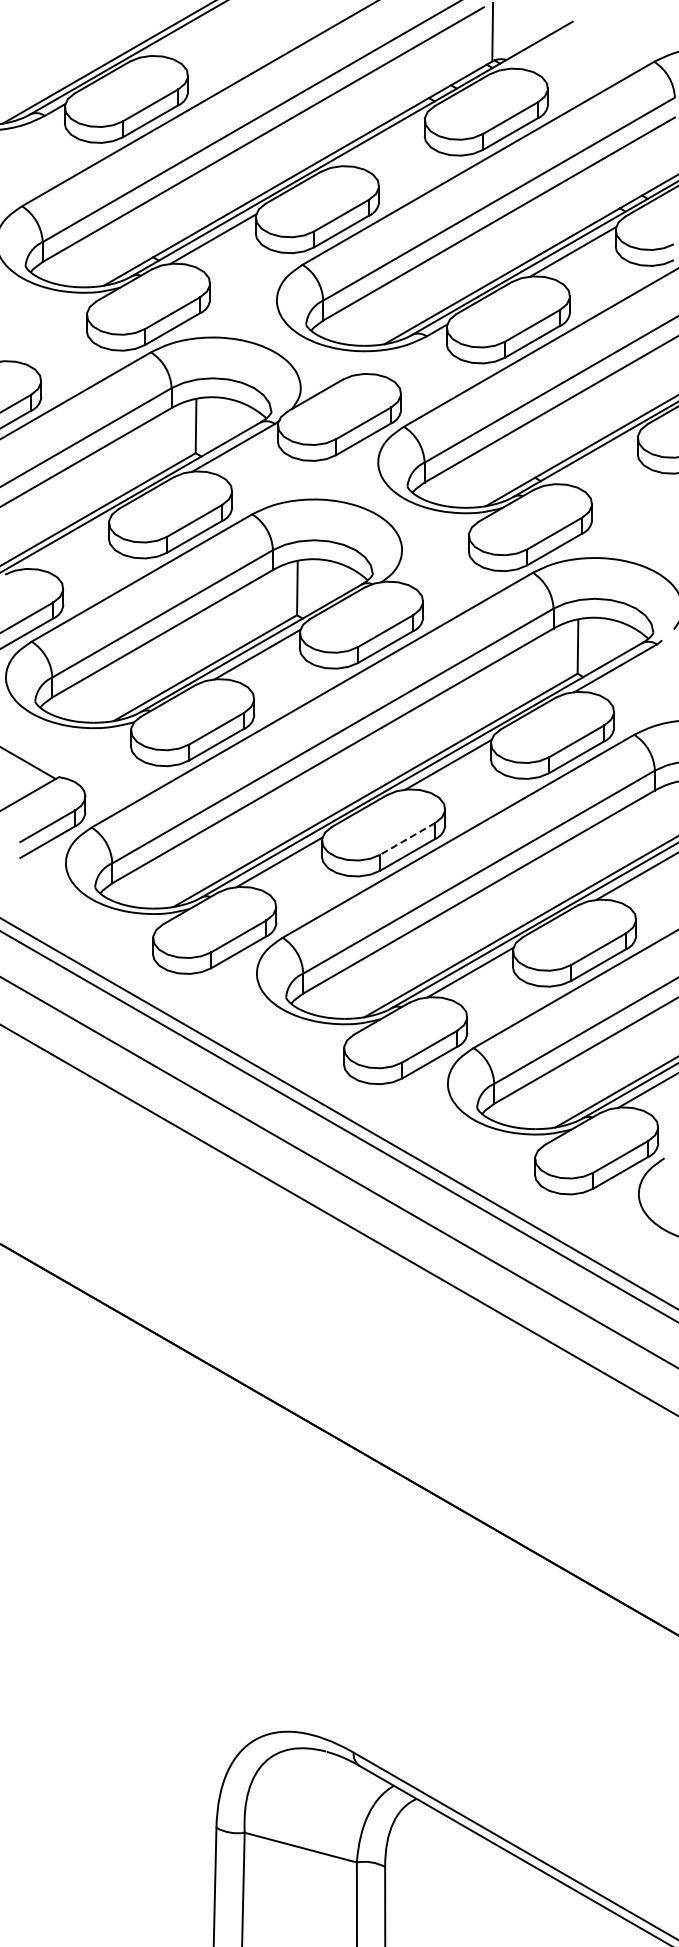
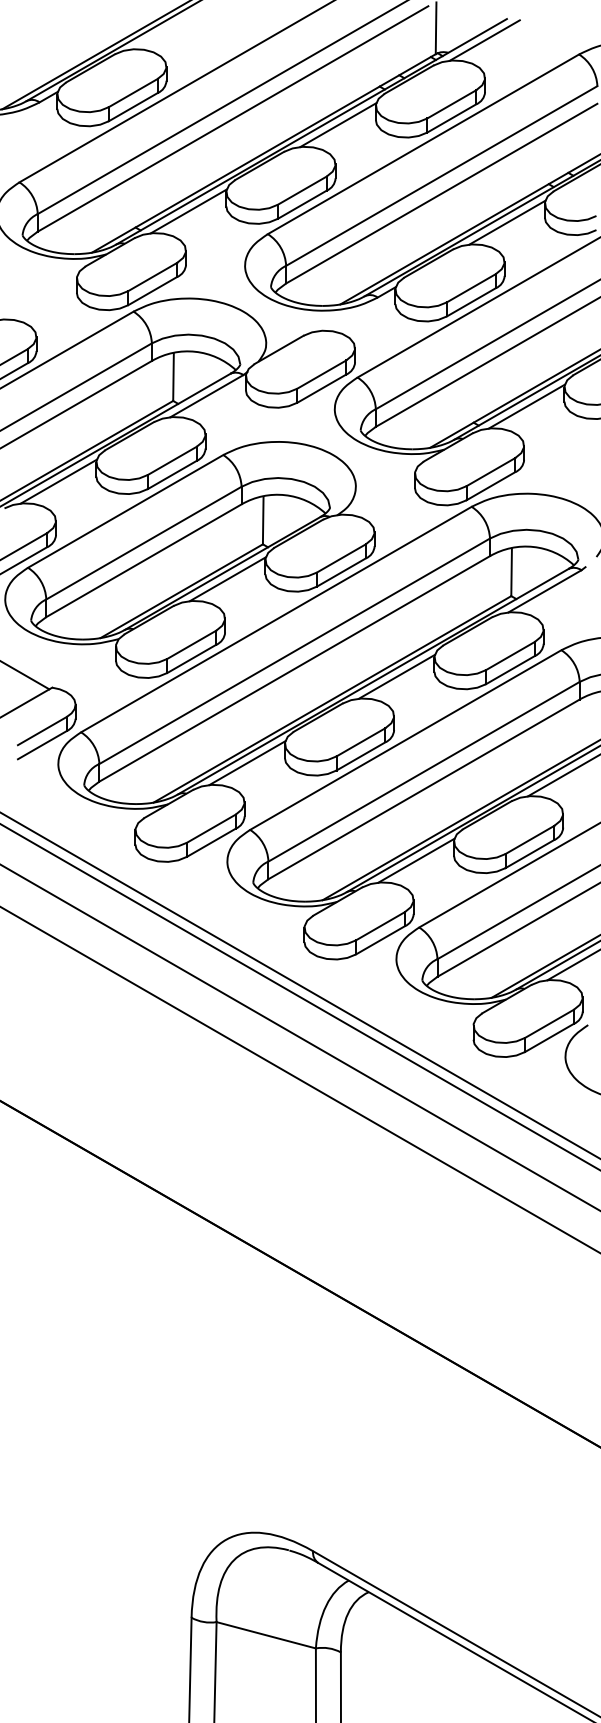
line: (547, 45) -> (484, 40), added
line: (382, 141) -> (338, 125), added
line: (595, 459) -> (527, 406), added
line: (66, 544) -> (58, 481), added
line: (407, 838) -> (360, 741), dashed -> solid

